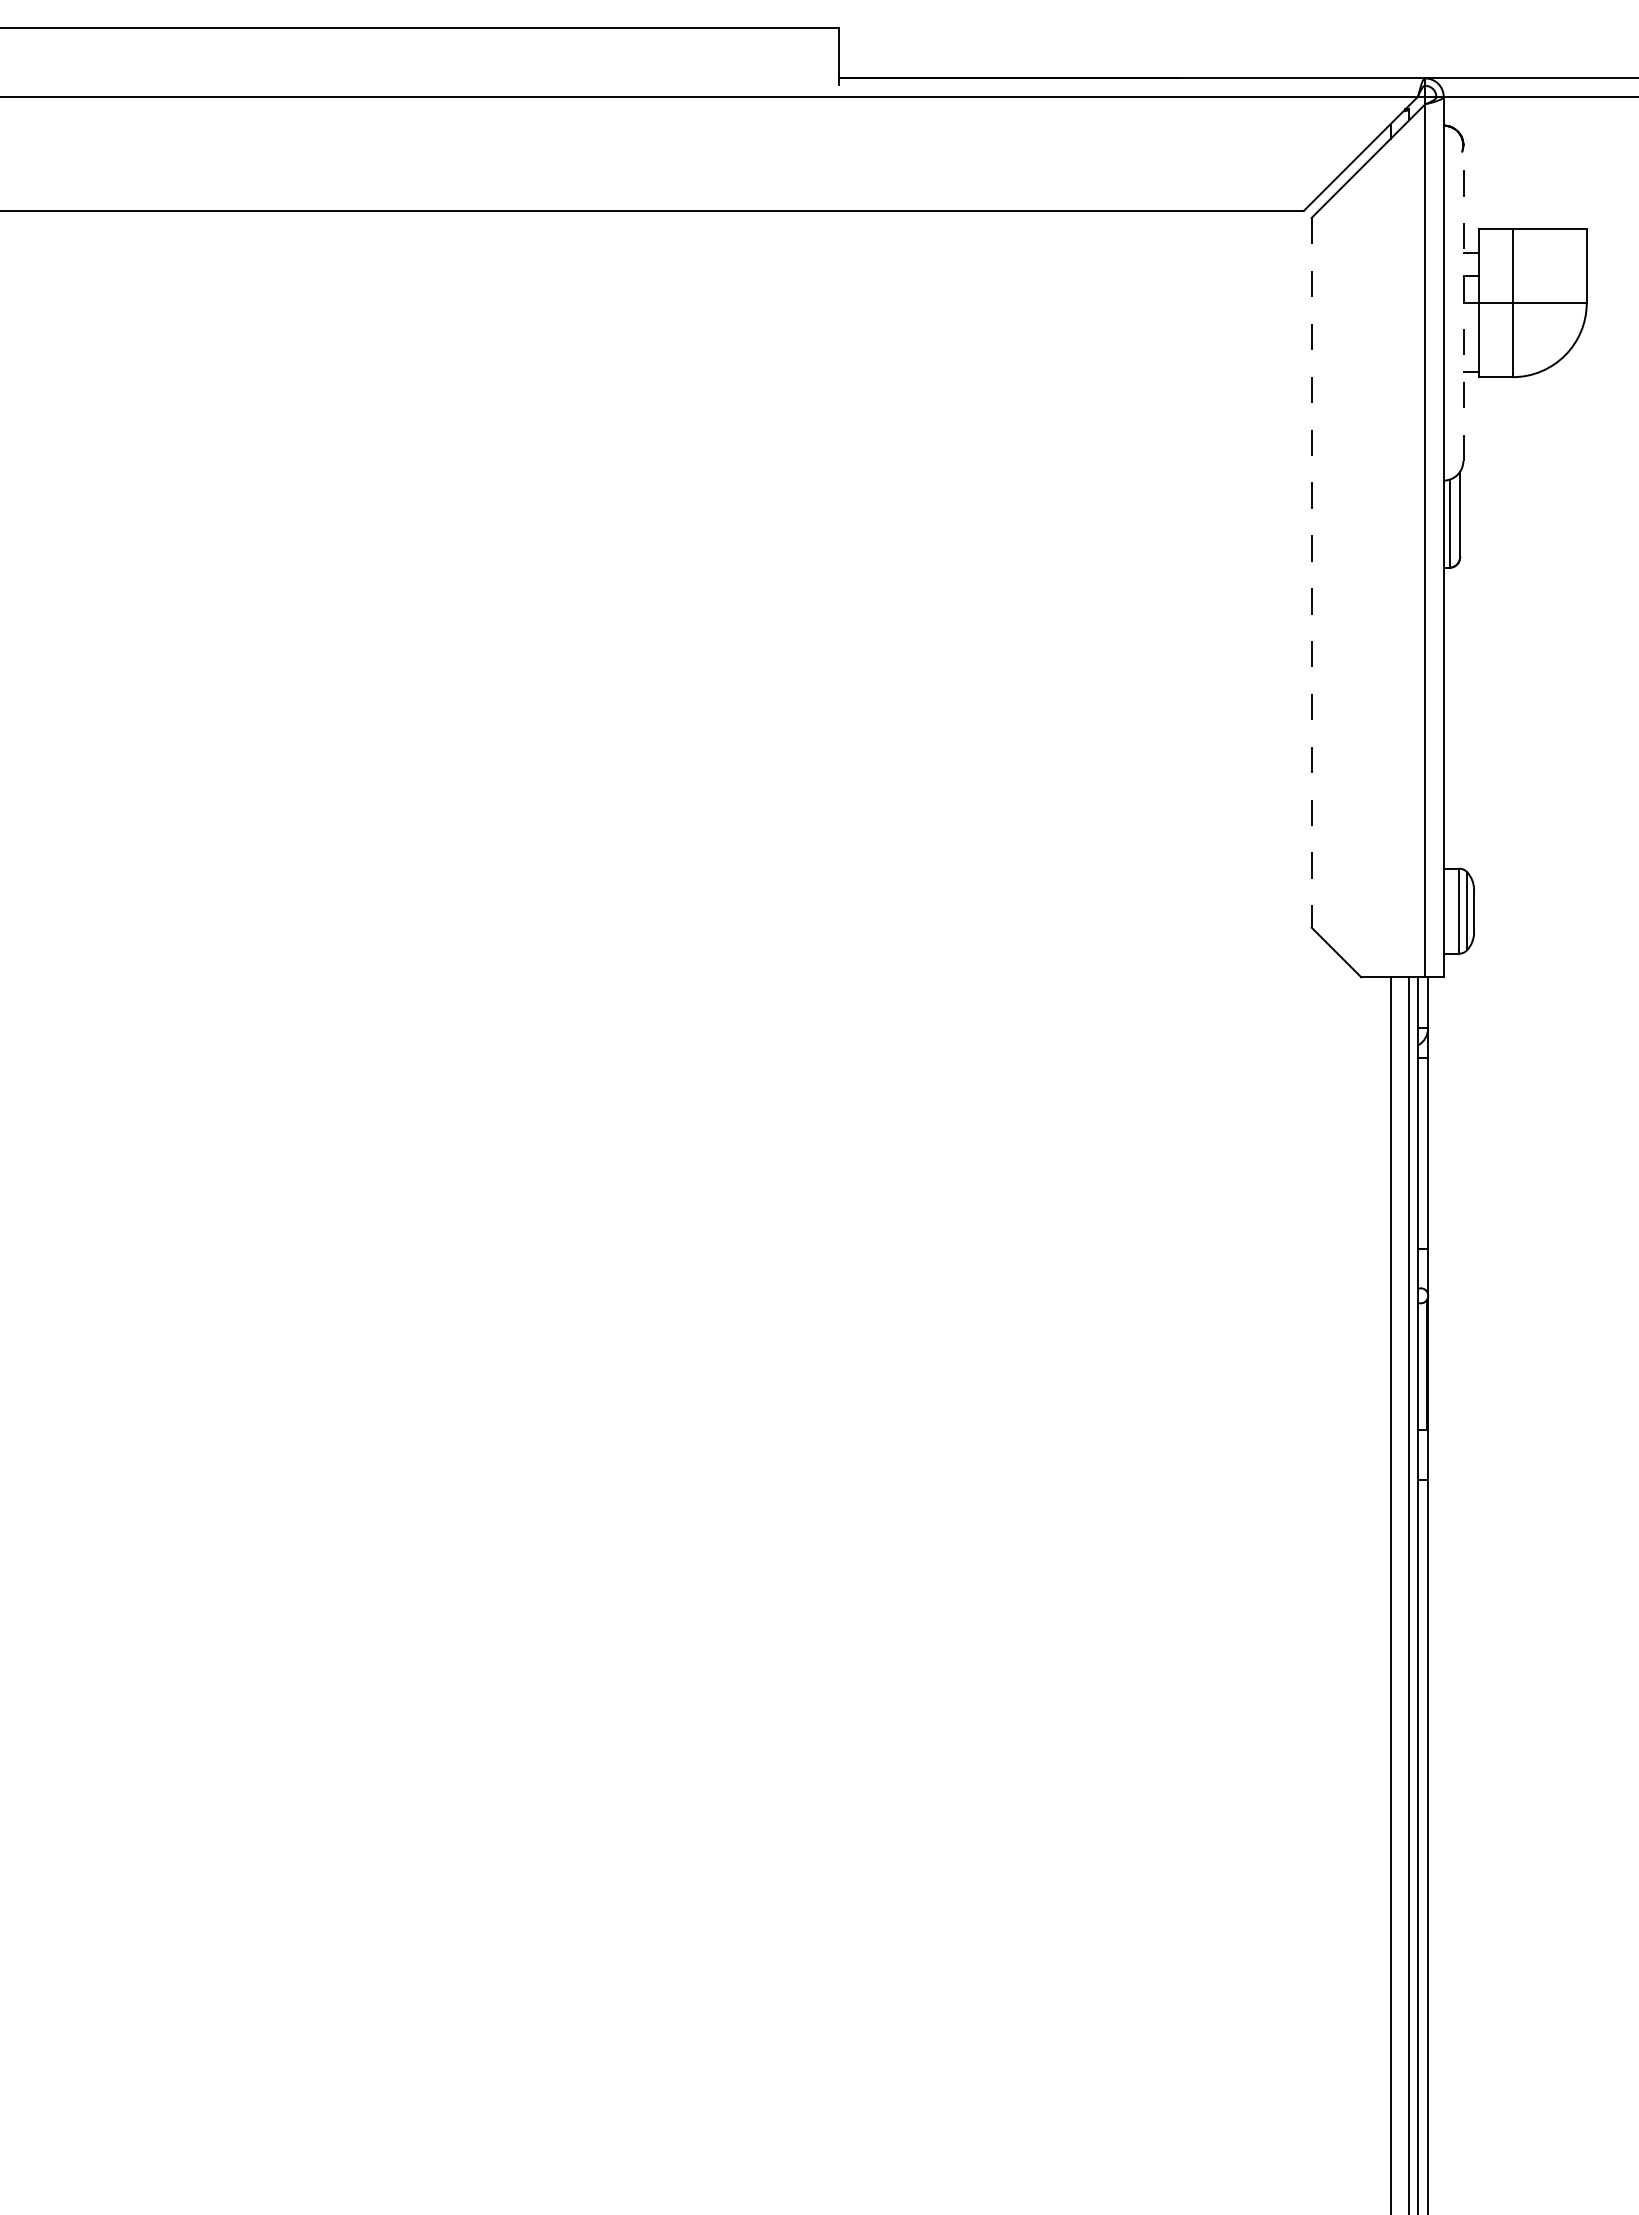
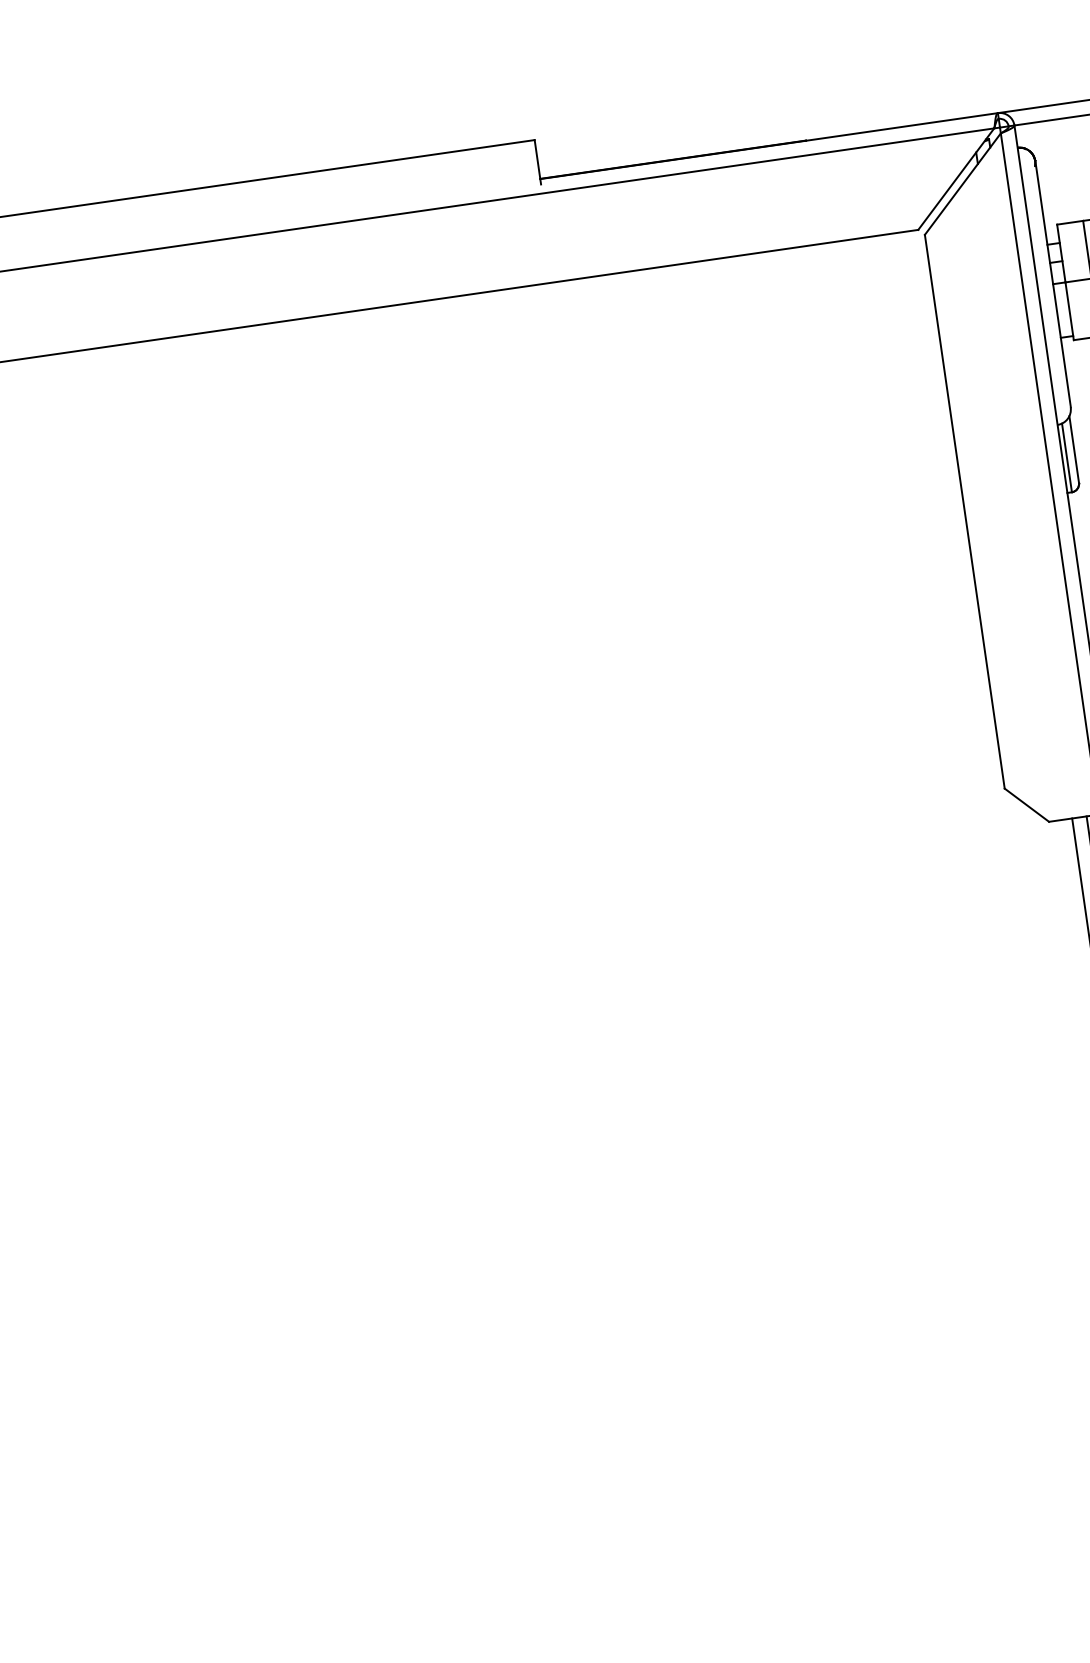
line: (1463, 303) -> (1053, 284), dashed -> solid
line: (1311, 572) -> (964, 511), dashed -> solid

